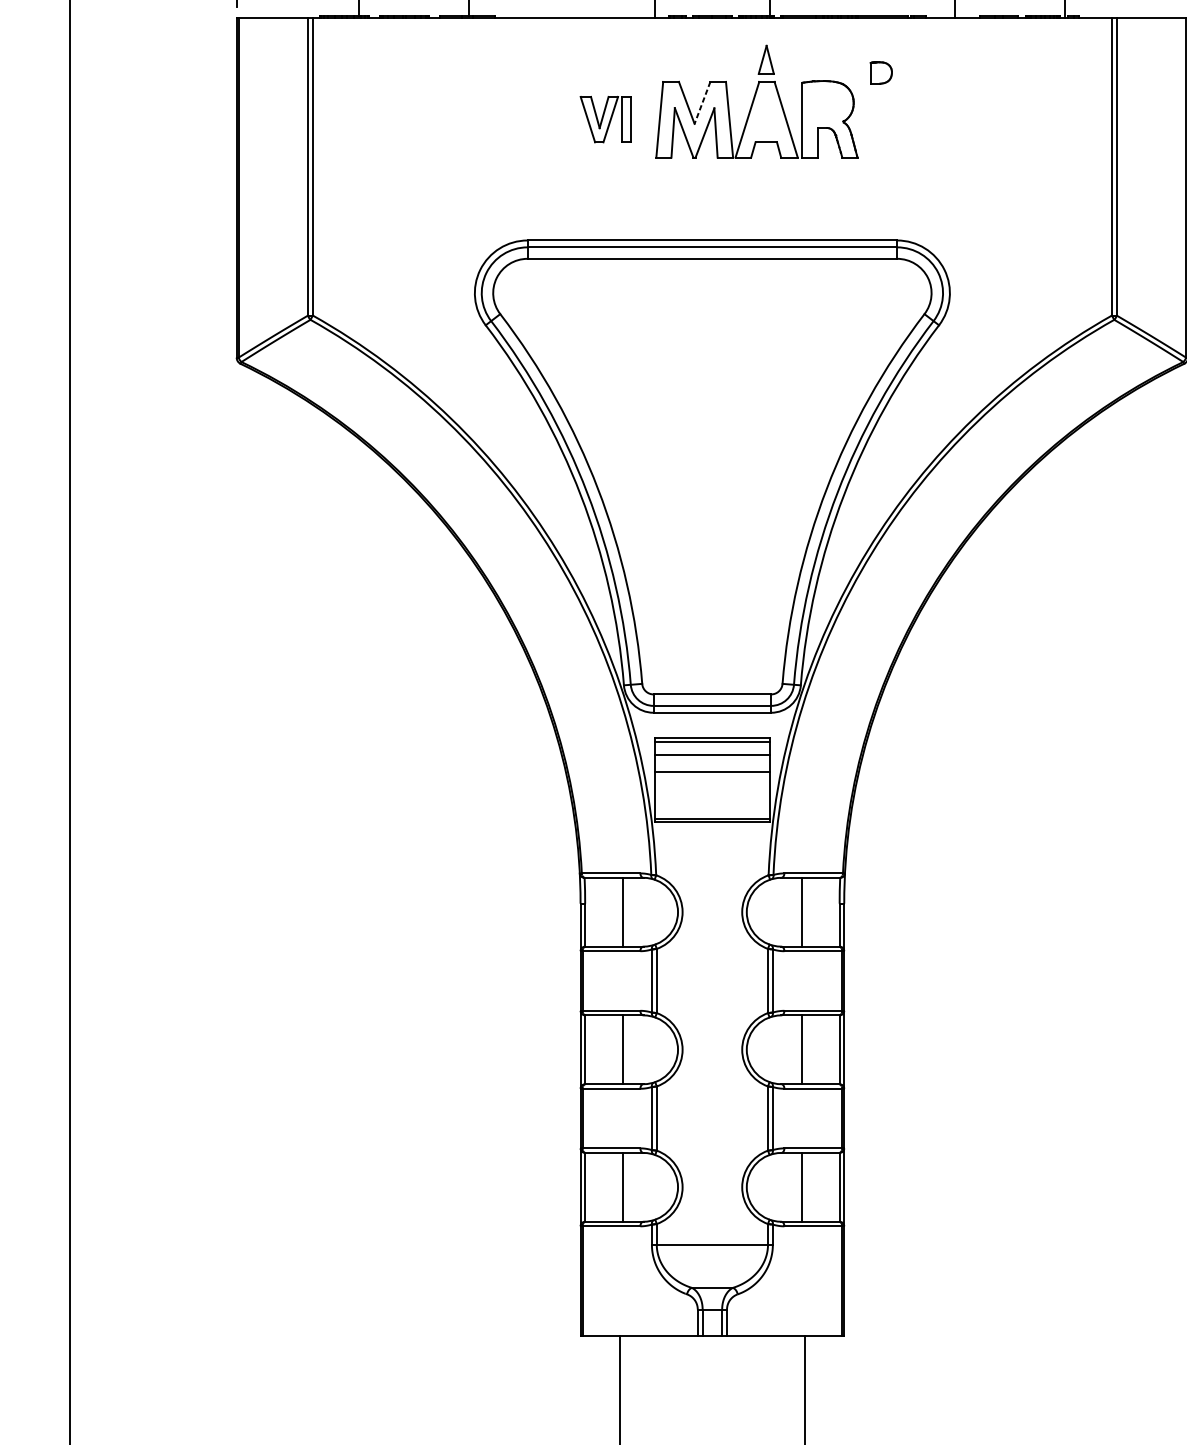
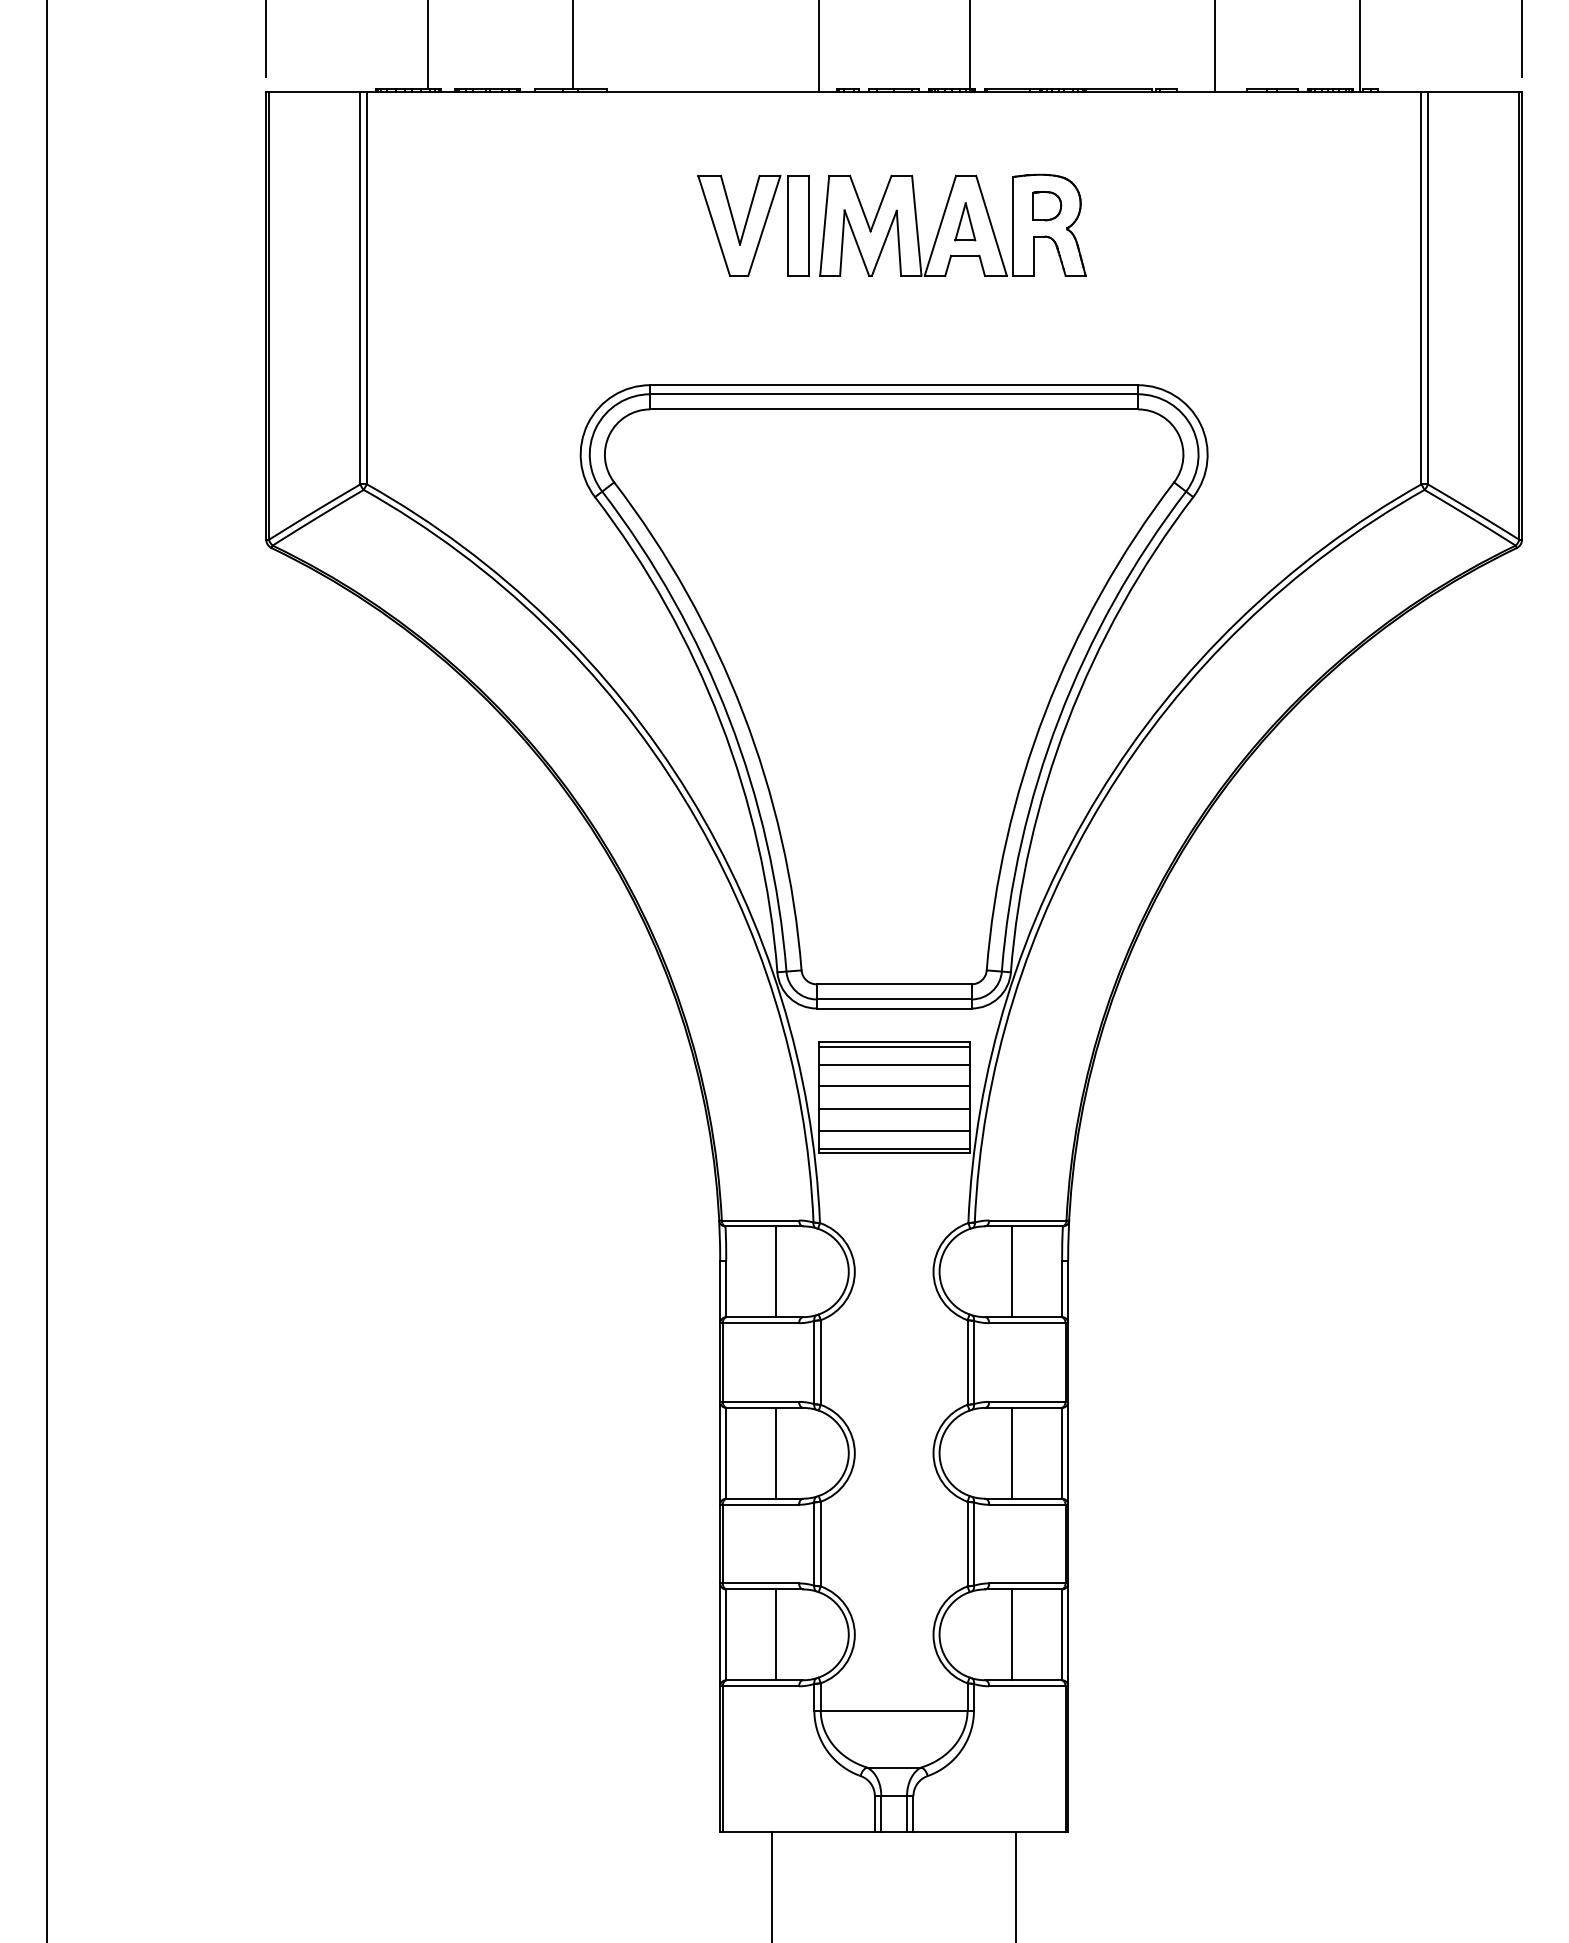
part: (766, 59) -> (965, 221), moved
part: (881, 73) -> (1047, 206), moved
line: (702, 102) -> (881, 203), dashed -> solid
part: (605, 119) -> (753, 225), size x1.67
line: (711, 789) -> (893, 1109), added
line: (711, 805) -> (893, 1130), added

